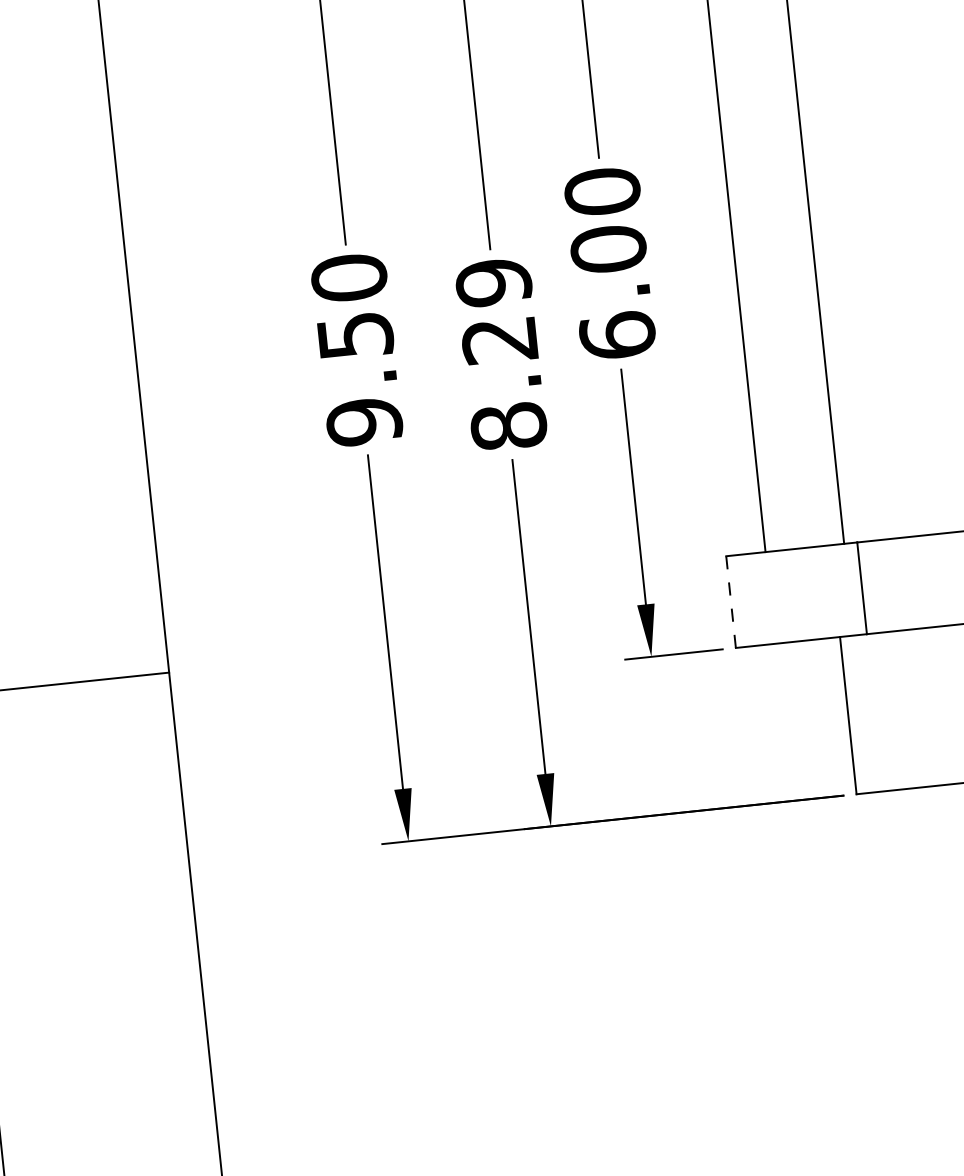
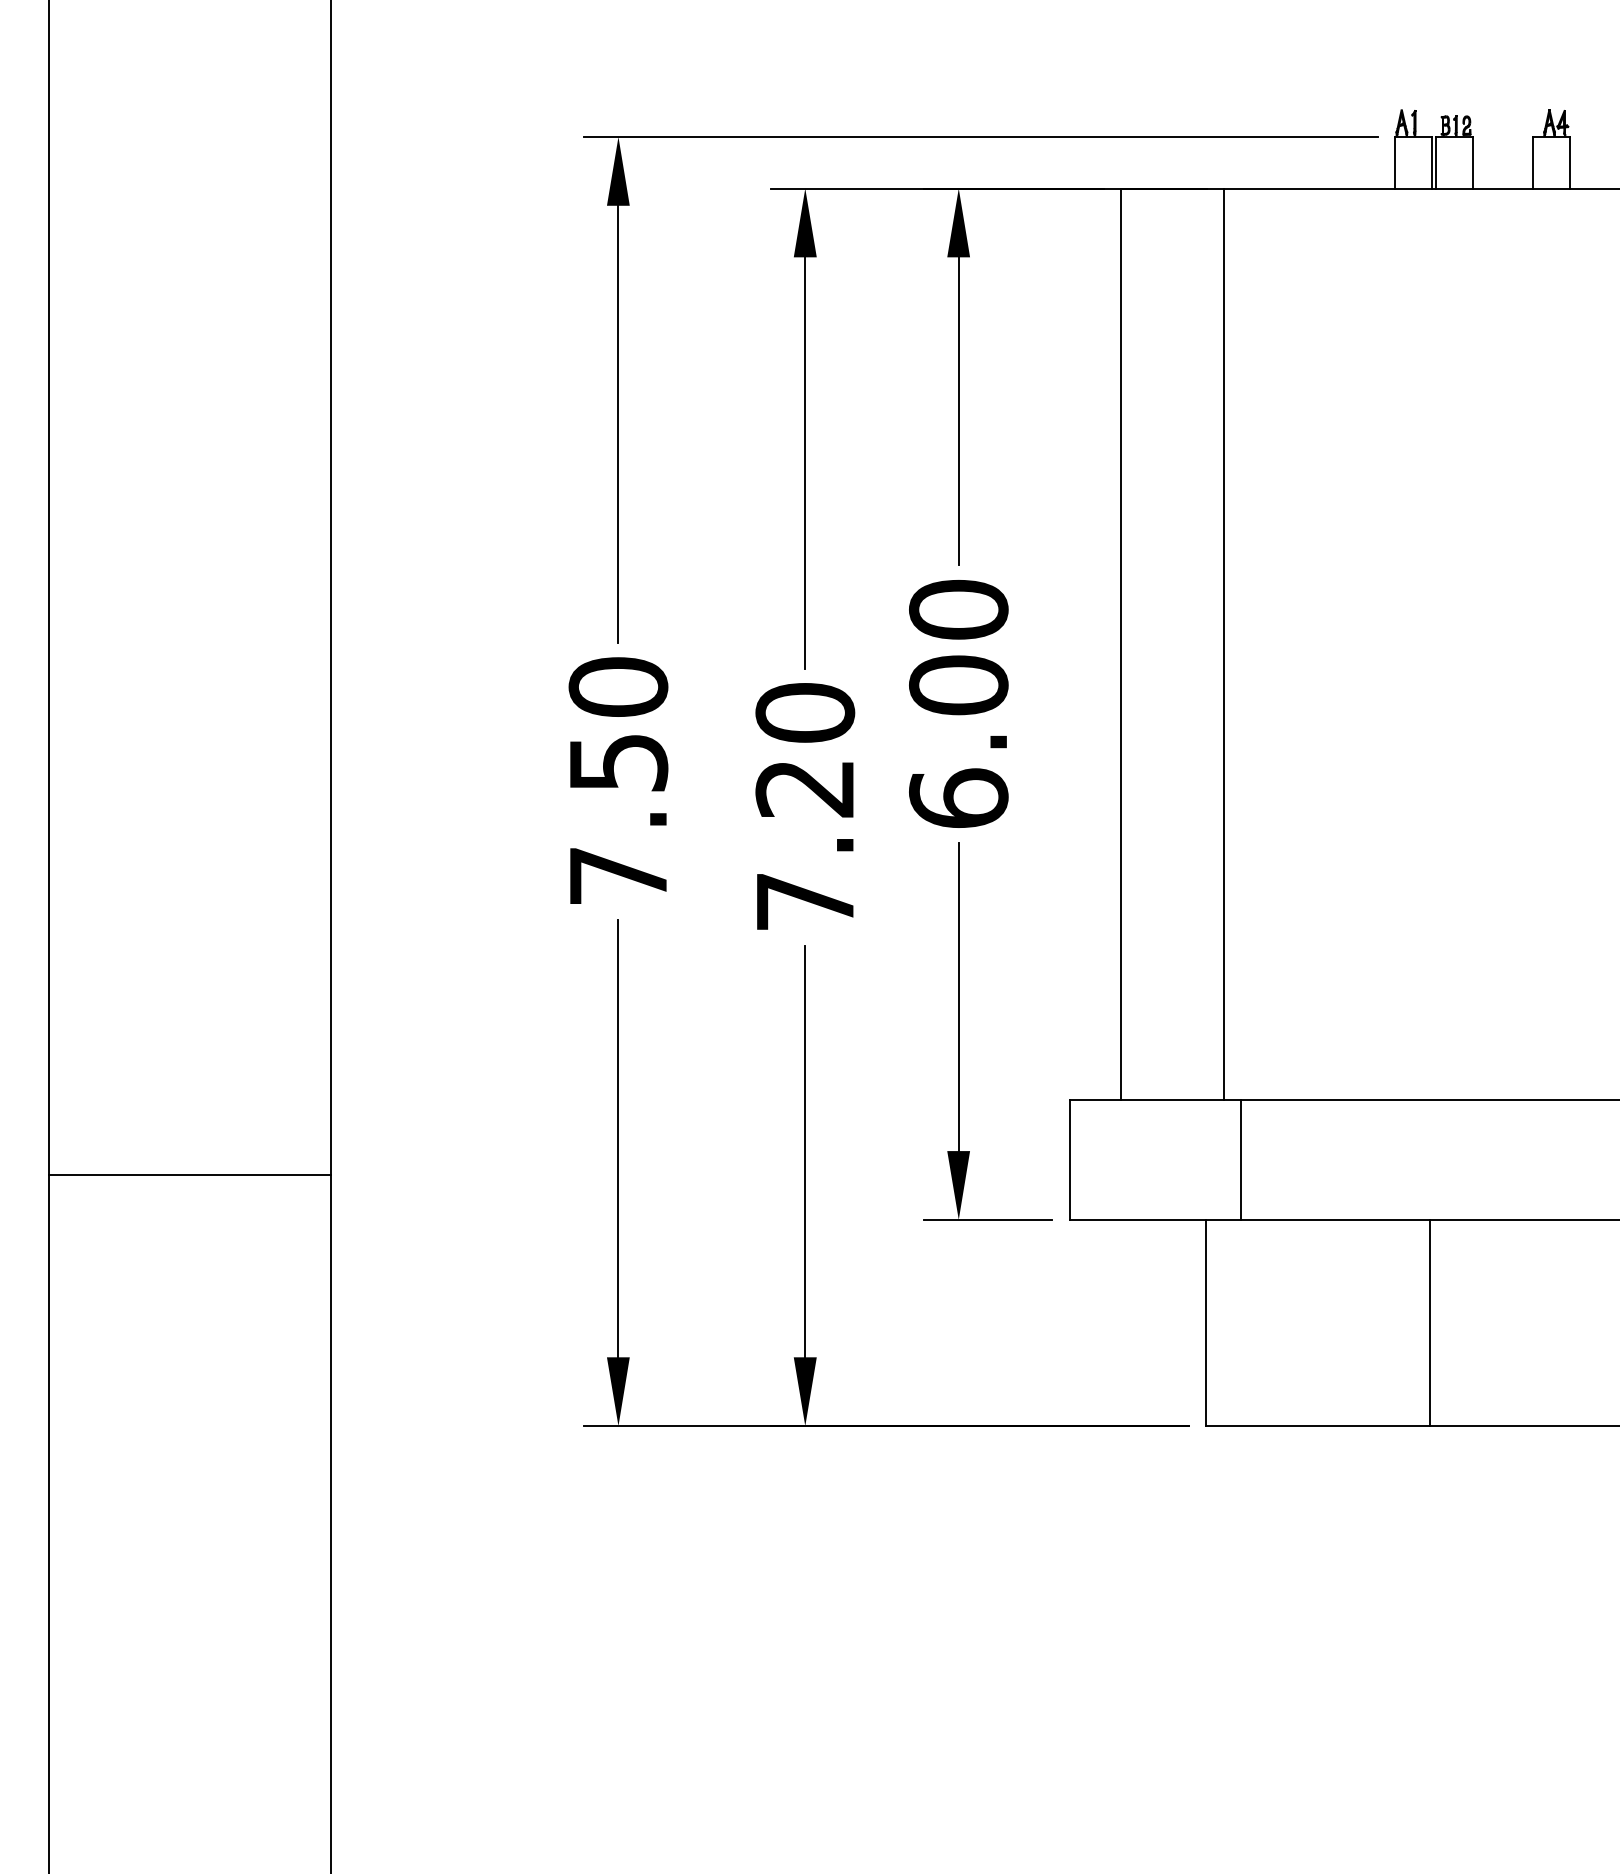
text: (501, 354) -> (805, 807), 8.29 -> 7.20
text: (364, 422) -> (618, 876), 9.50 -> 7.50
line: (731, 602) -> (1069, 1160), dashed -> solid

